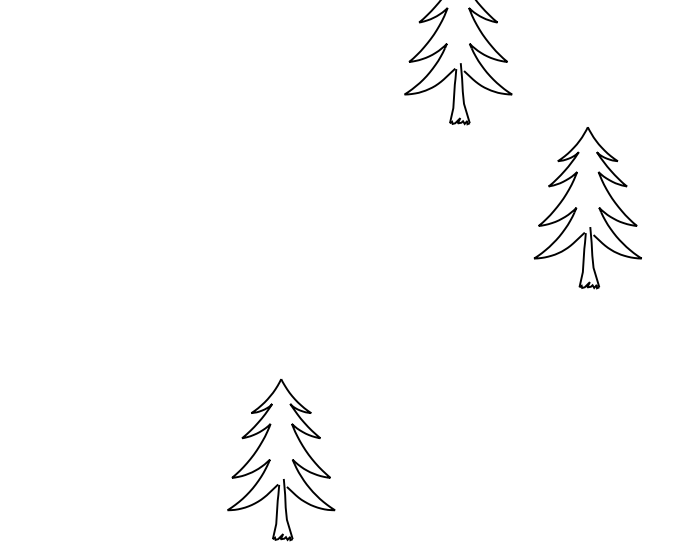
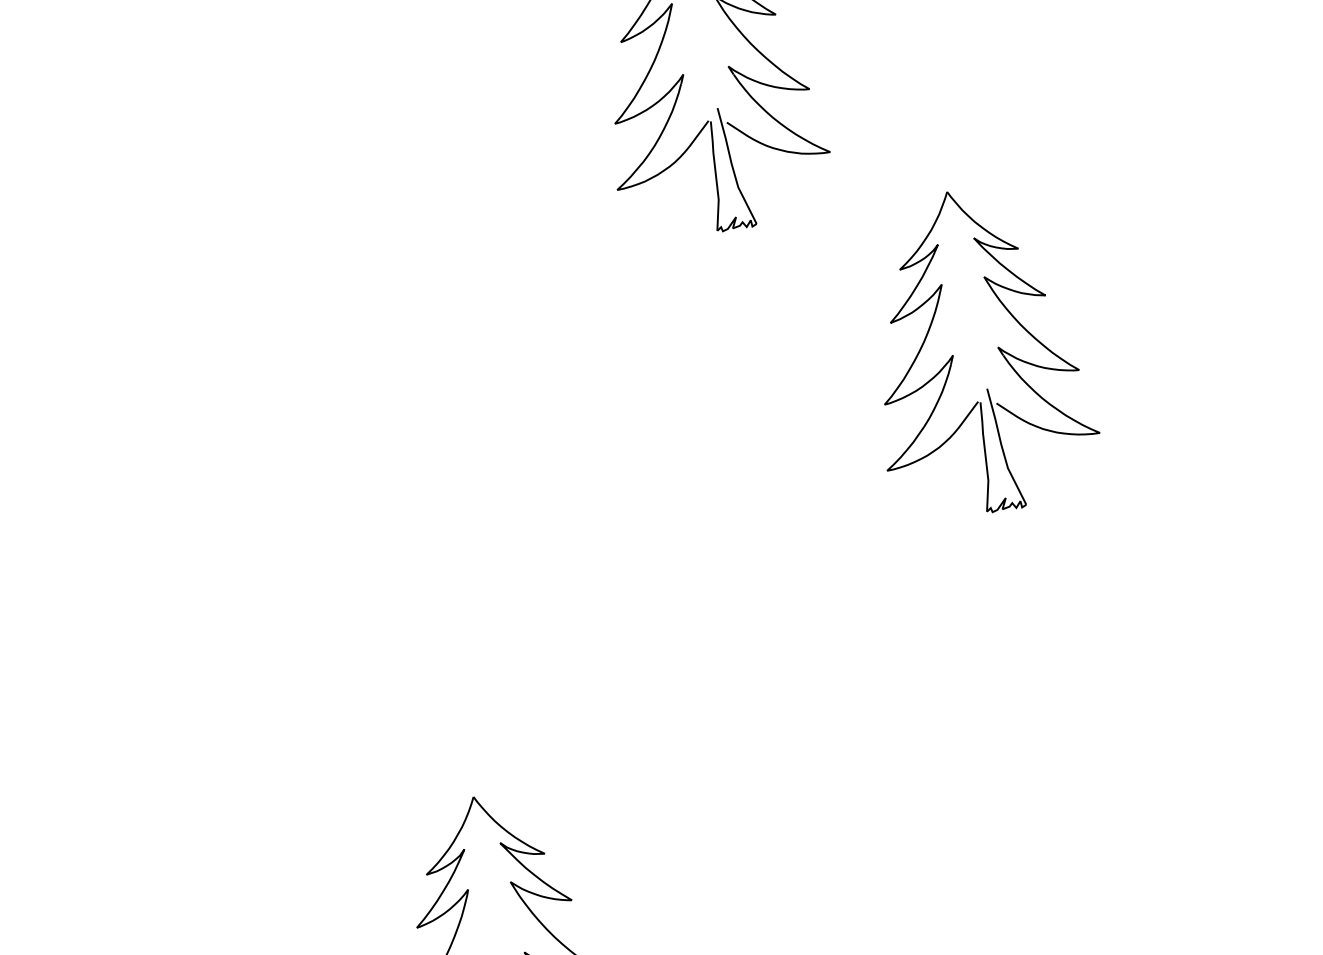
part: (587, 208) -> (975, 352), moved

